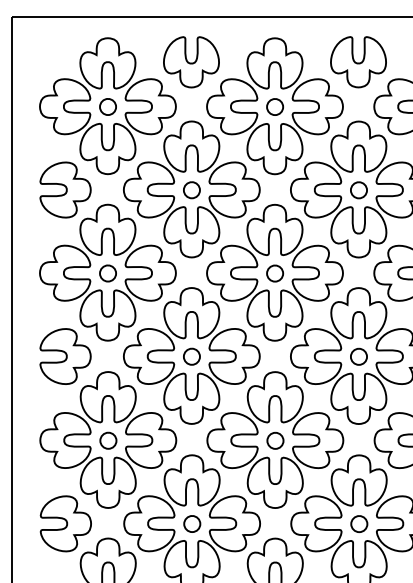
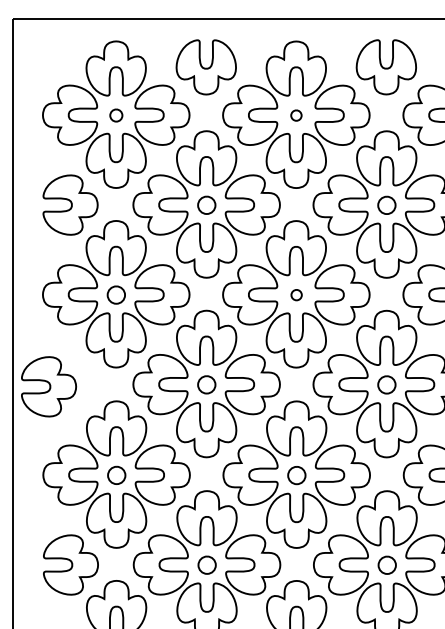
part: (107, 106) -> (115, 115), size x0.7
part: (274, 106) -> (295, 115), size x0.6
part: (275, 273) -> (296, 295), size x0.6
part: (65, 356) -> (48, 386), moved

